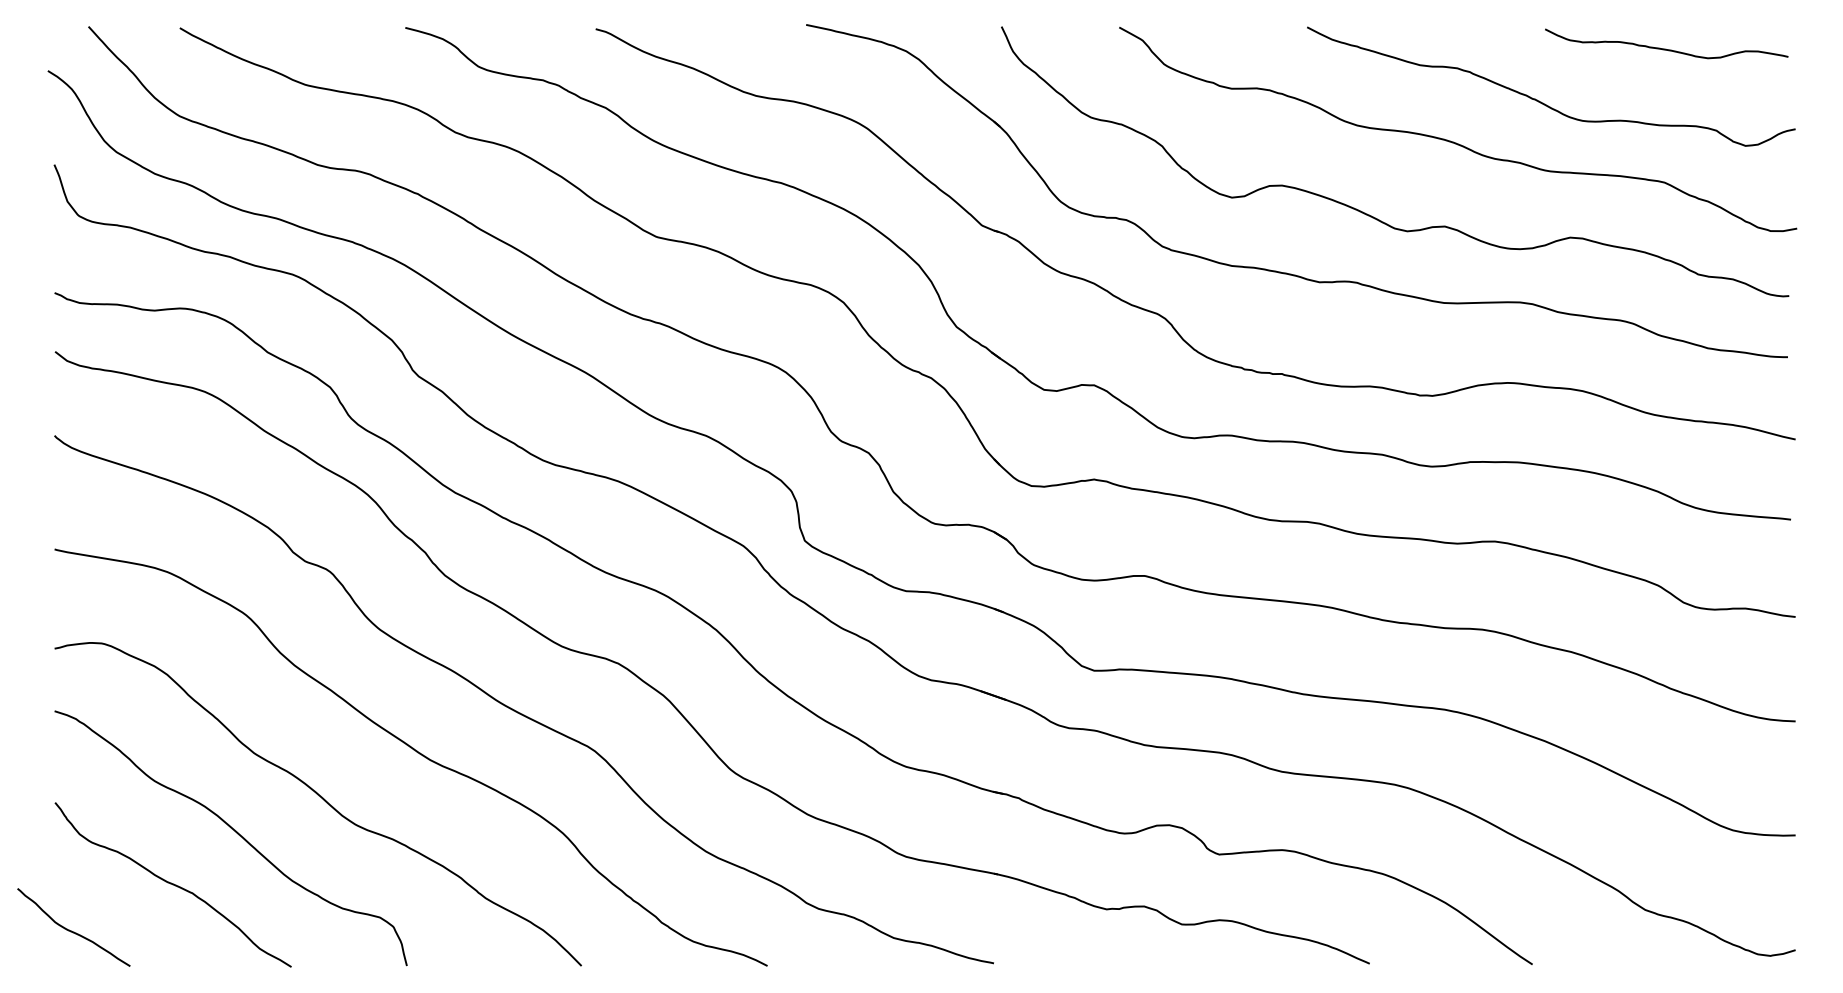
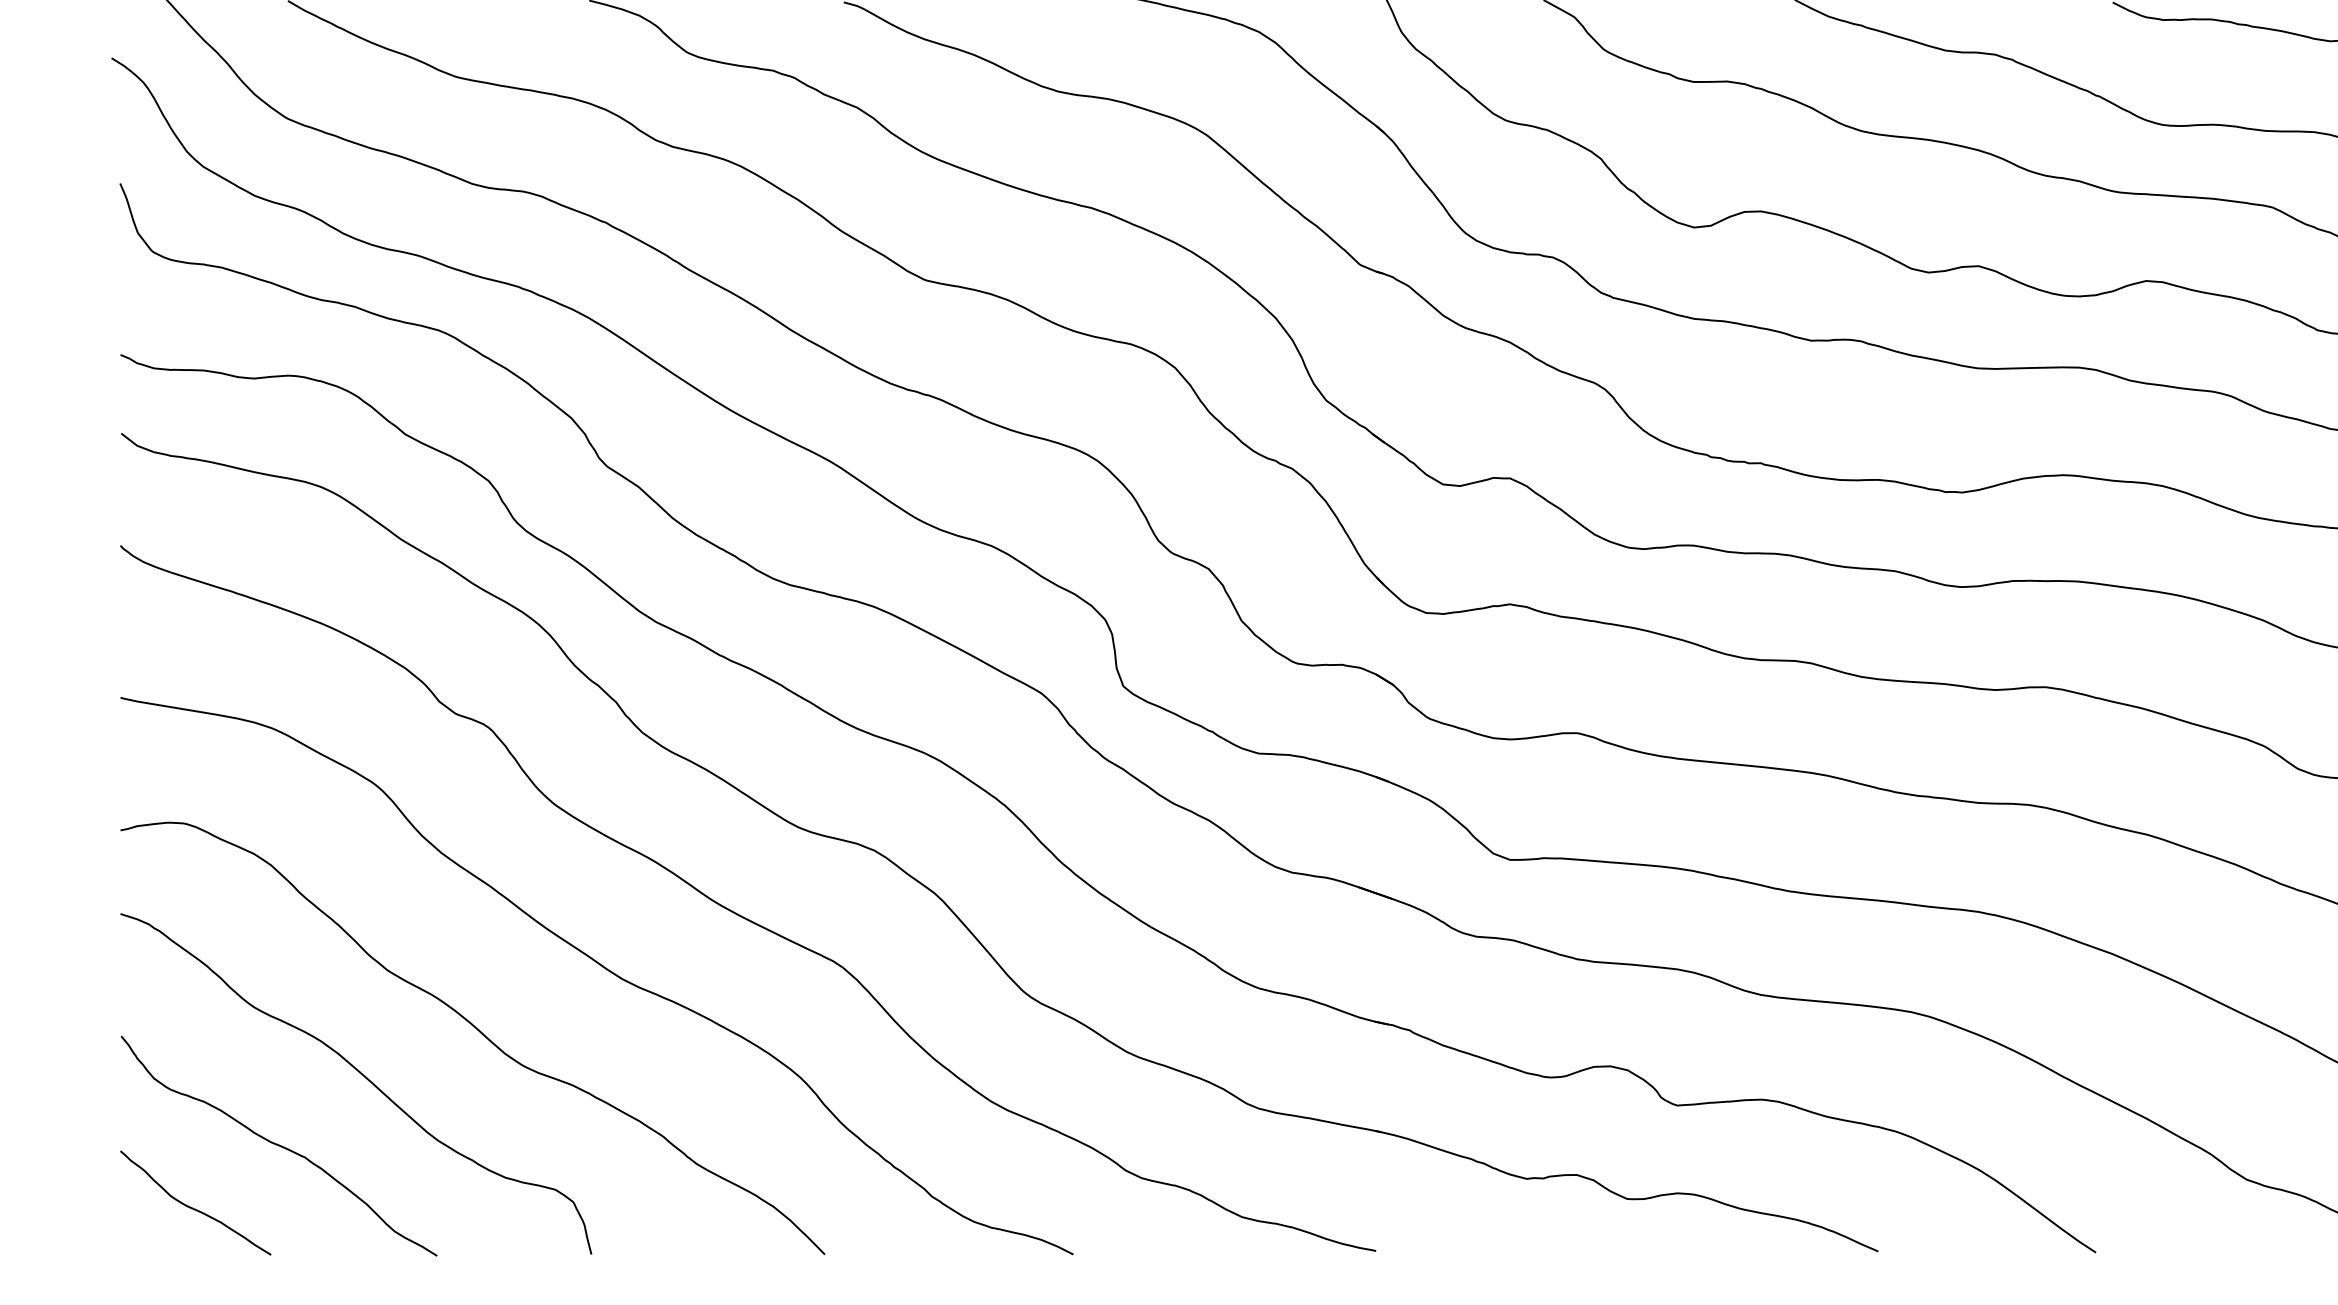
curve: (71, 930) -> (192, 1207), moved

